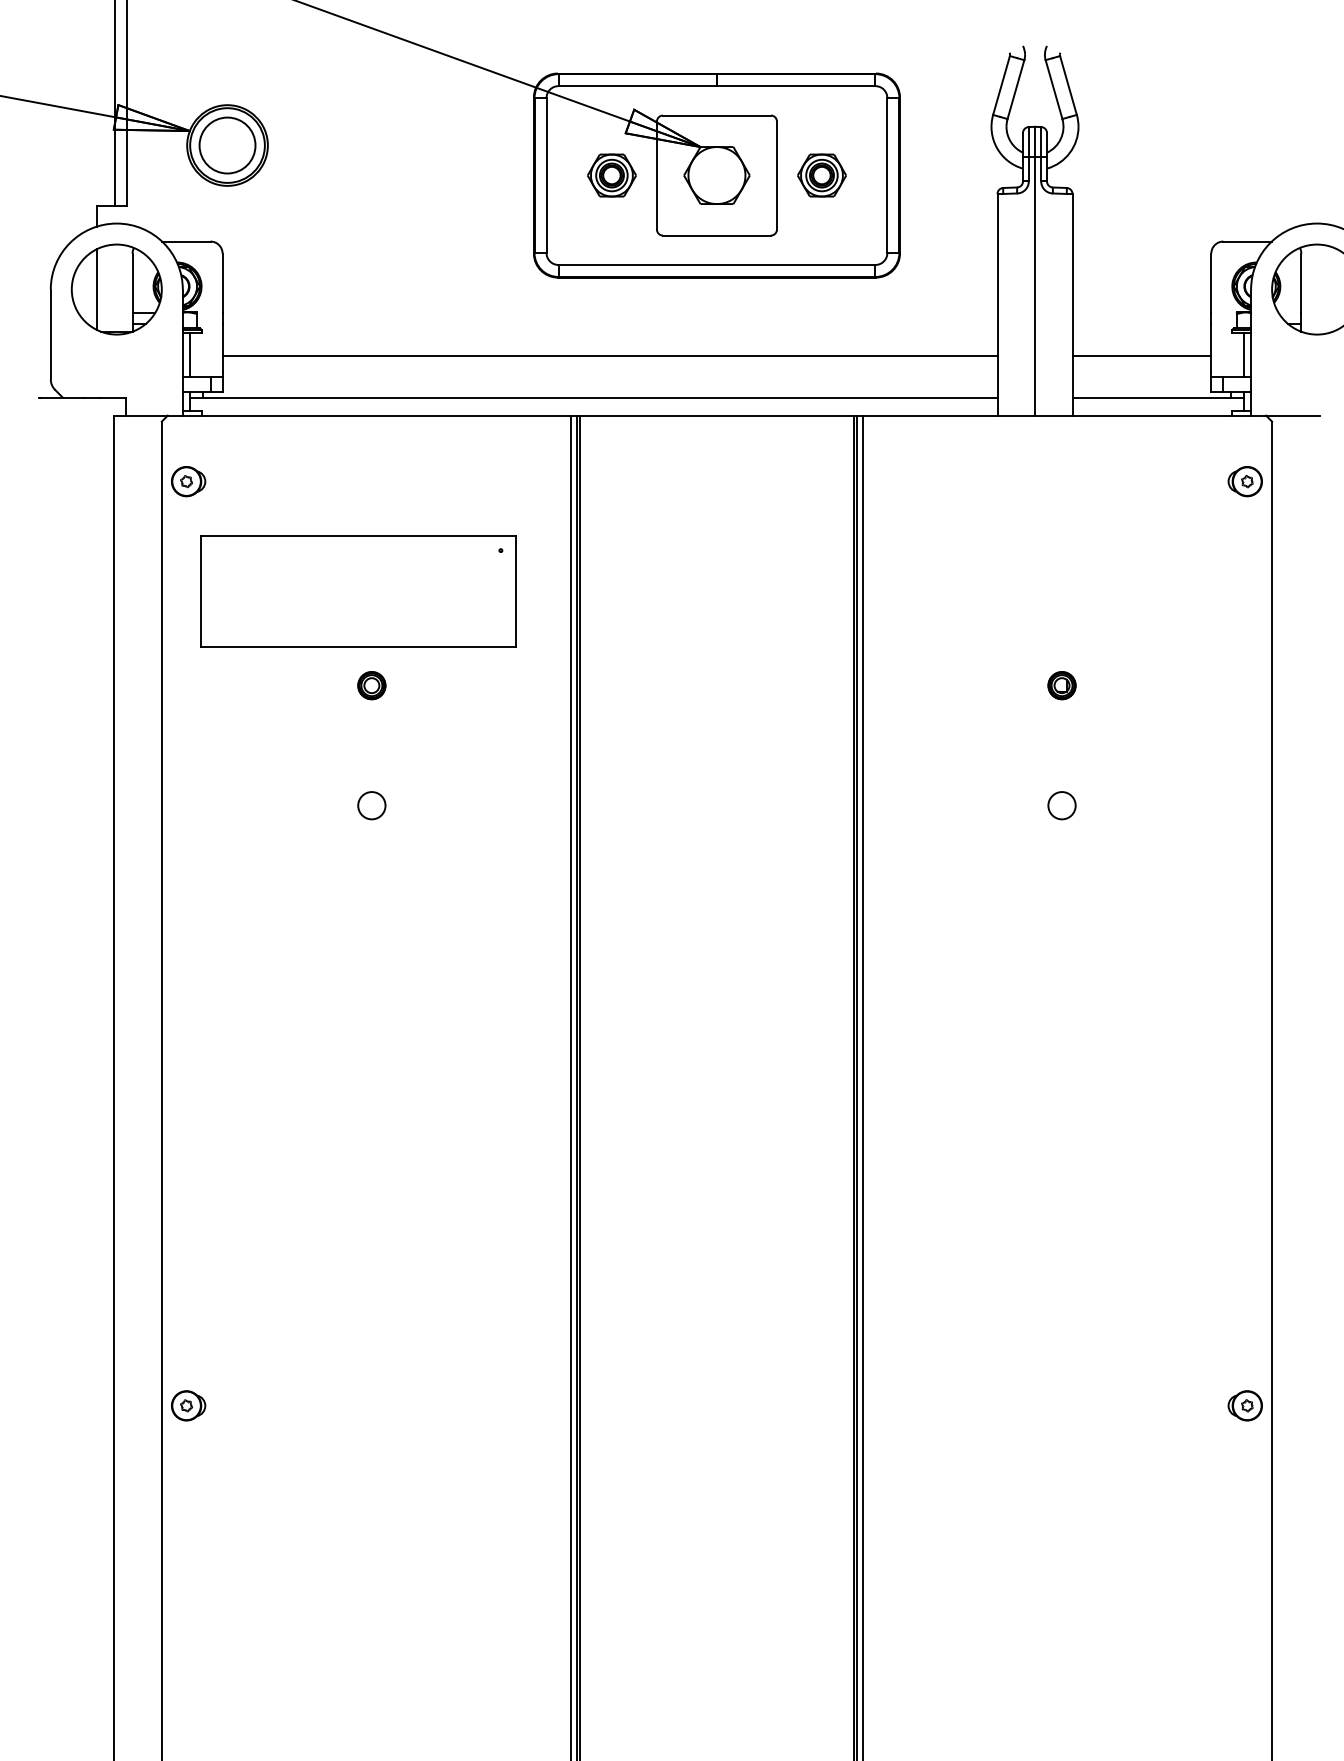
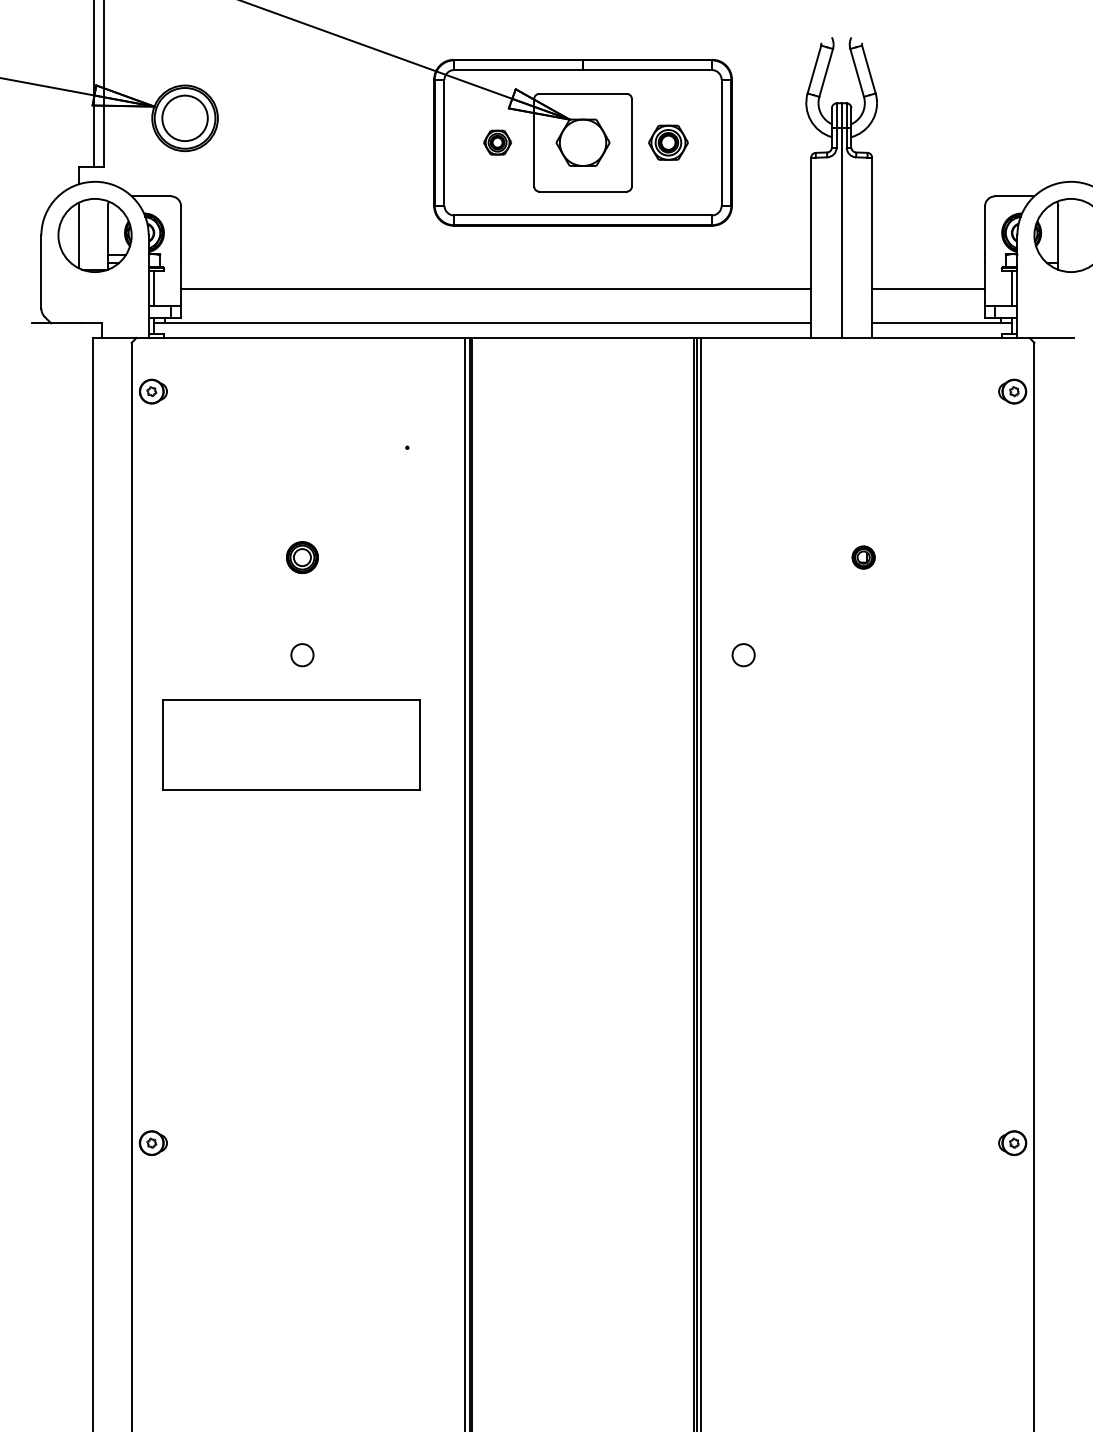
part: (611, 175) -> (497, 142), size x0.7
part: (358, 590) -> (291, 744), moved
part: (371, 685) -> (302, 557), size x1.4
circle: (1061, 806) -> (743, 655), moved

